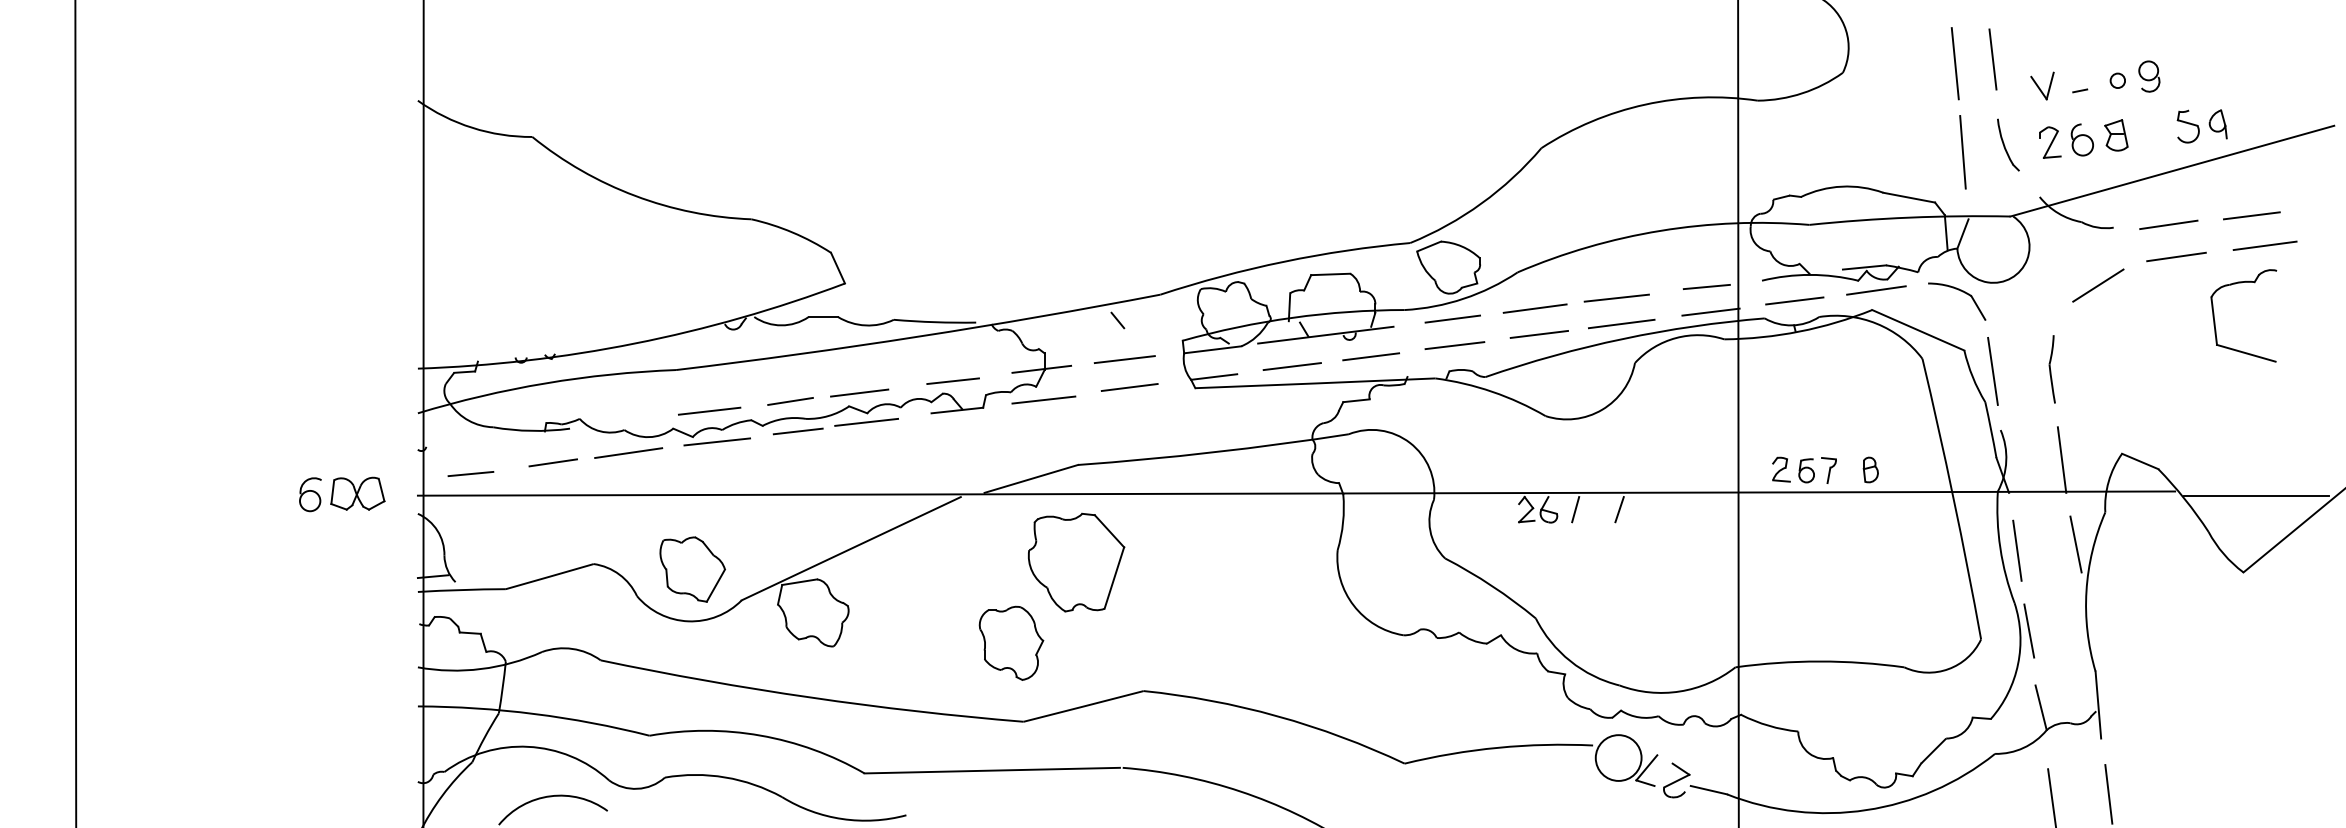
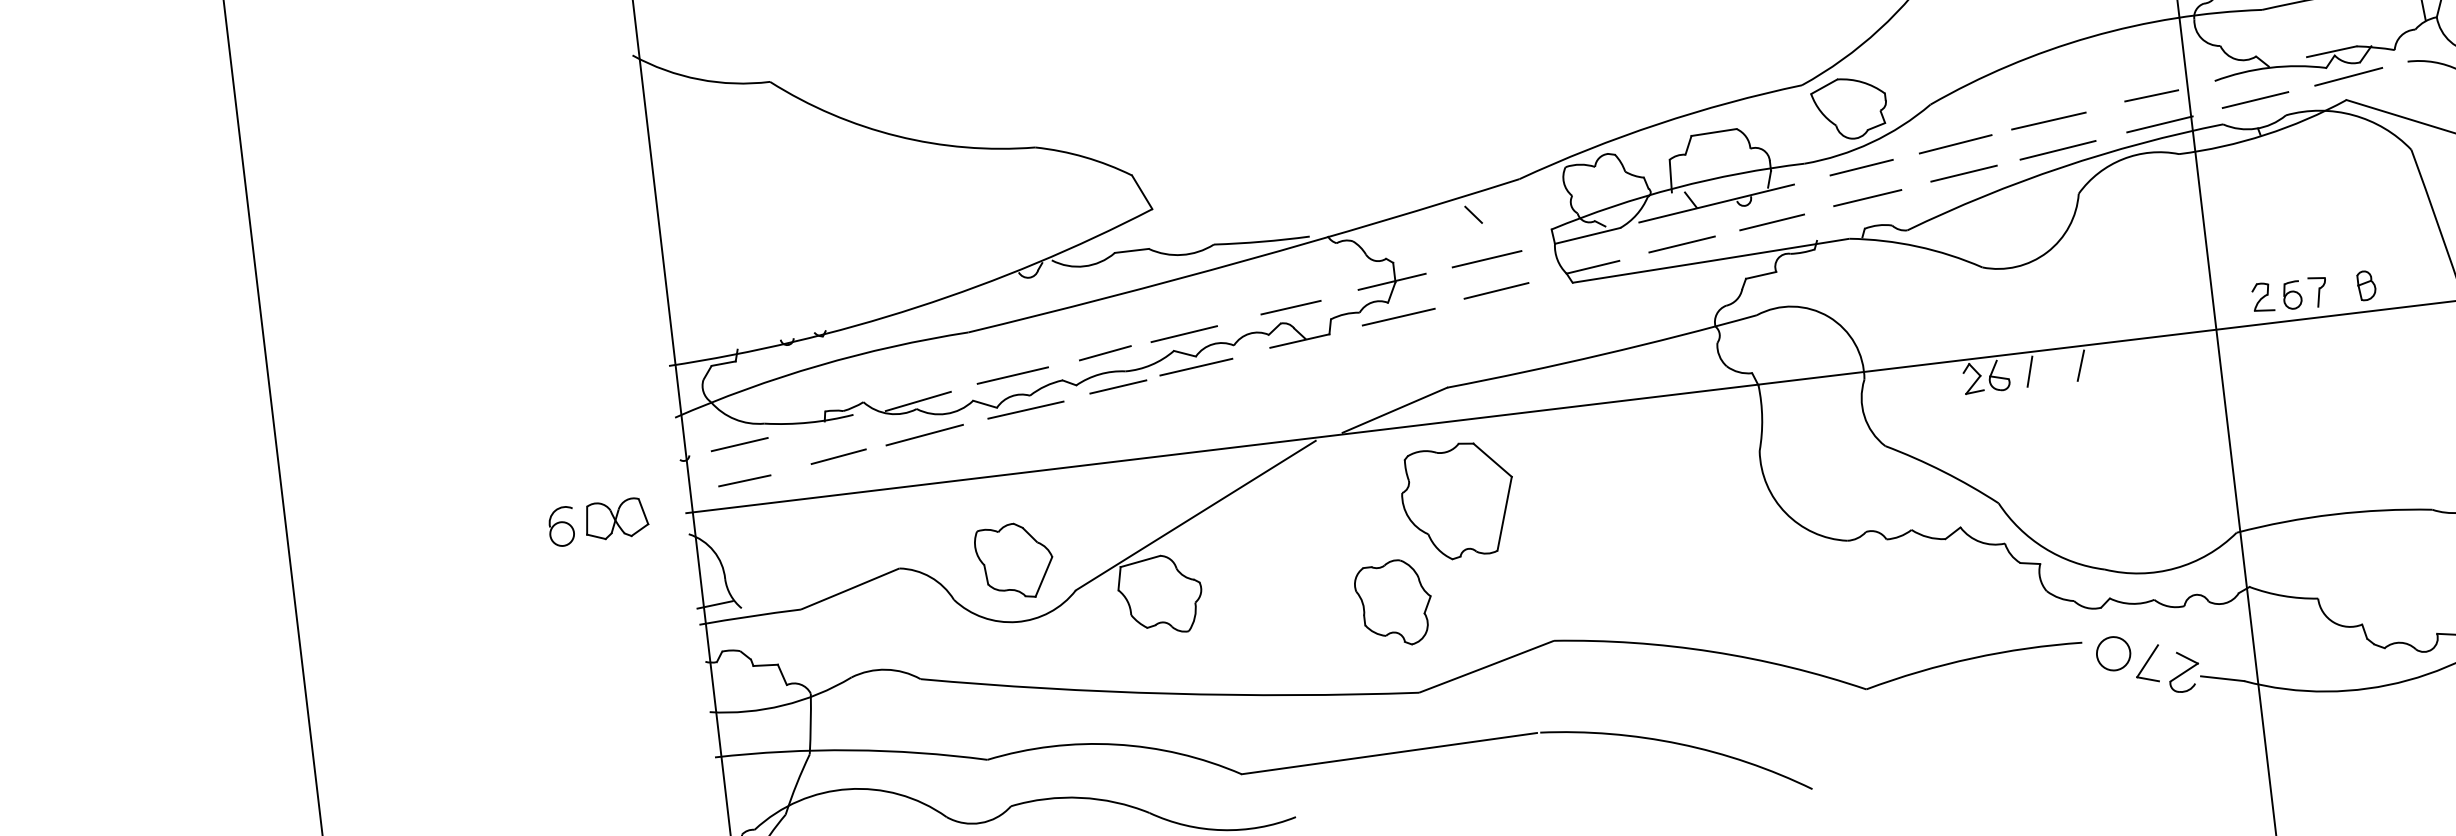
line: (626, 423) -> (918, 401), added
line: (469, 442) -> (738, 444), added
circle: (1618, 757) -> (2113, 653), size x0.62

